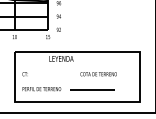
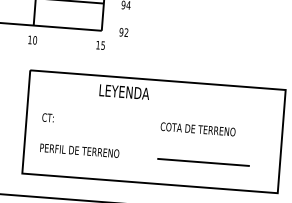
line: (92, 89) -> (203, 161), moved

